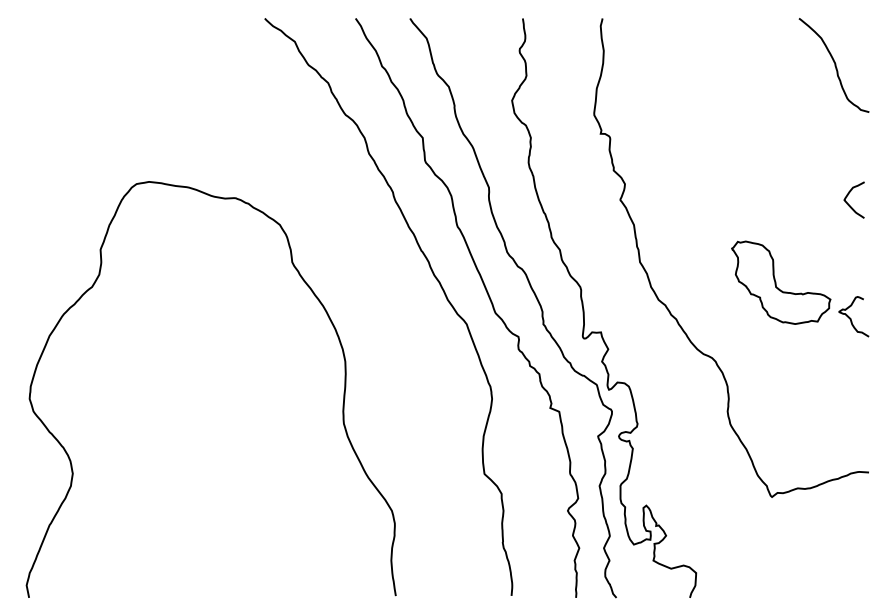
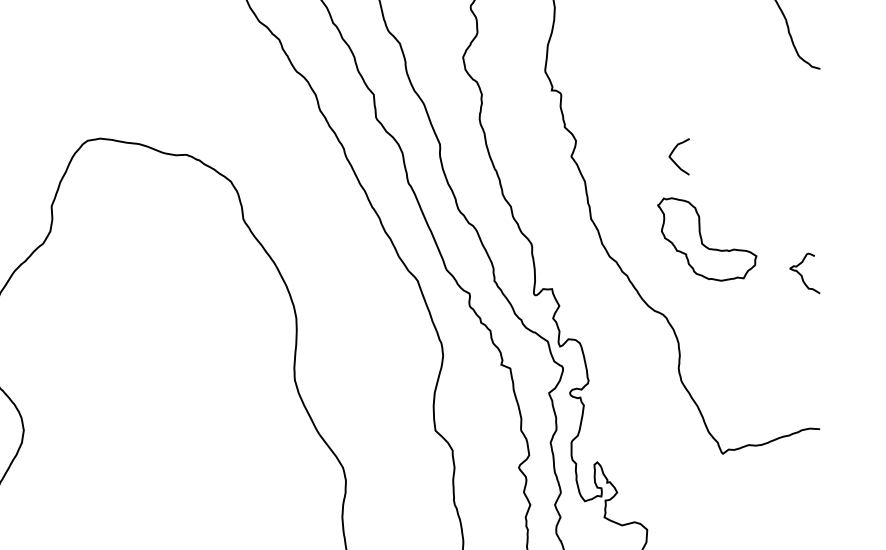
curve: (848, 195) -> (673, 152), moved
part: (781, 282) -> (707, 239), moved

